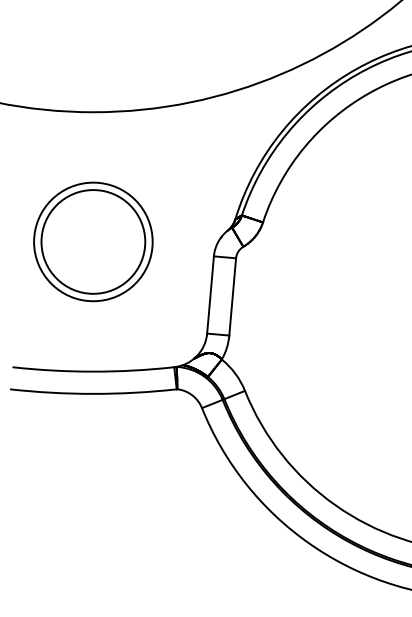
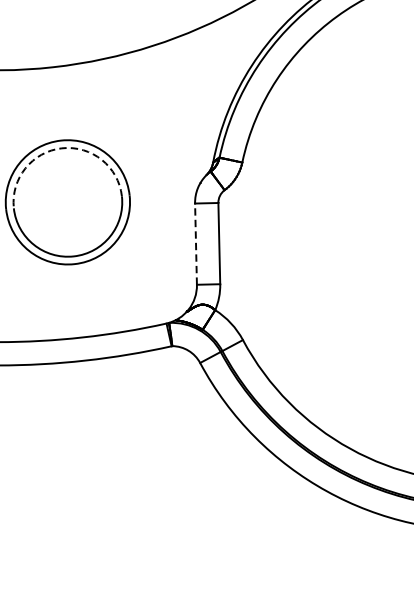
arc: (93, 190) -> (62, 148), solid -> dashed
line: (210, 295) -> (196, 244), solid -> dashed

